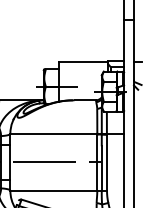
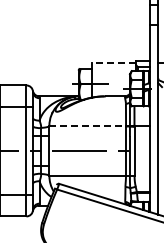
line: (83, 61) -> (113, 62), solid -> dashed
line: (54, 133) -> (88, 125), solid -> dashed

